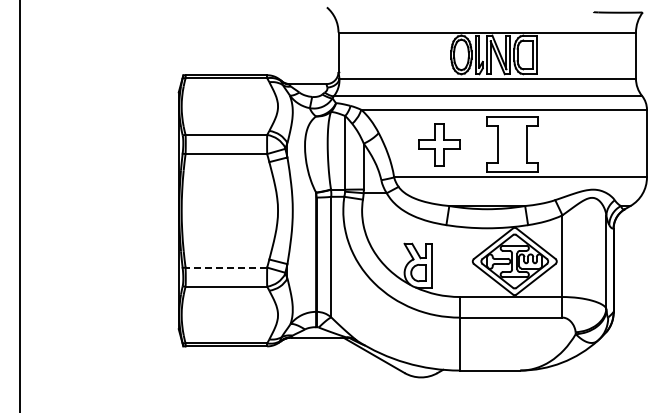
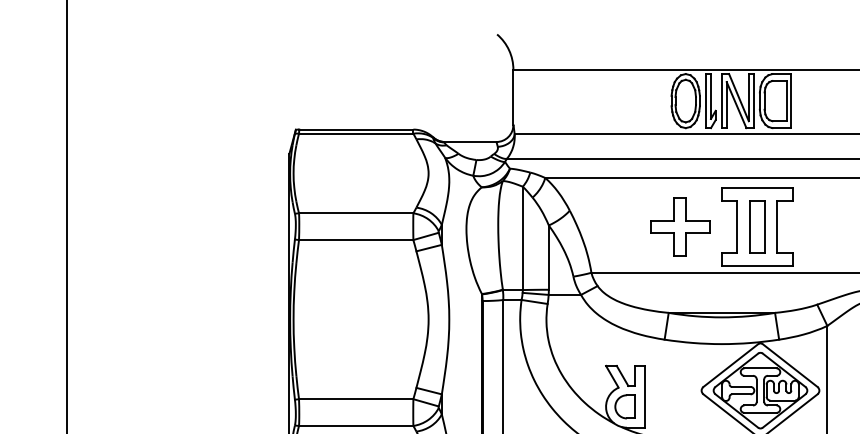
part: (439, 144) -> (680, 226), moved
part: (512, 144) -> (757, 226), added
line: (226, 267) -> (356, 399), dashed -> solid

